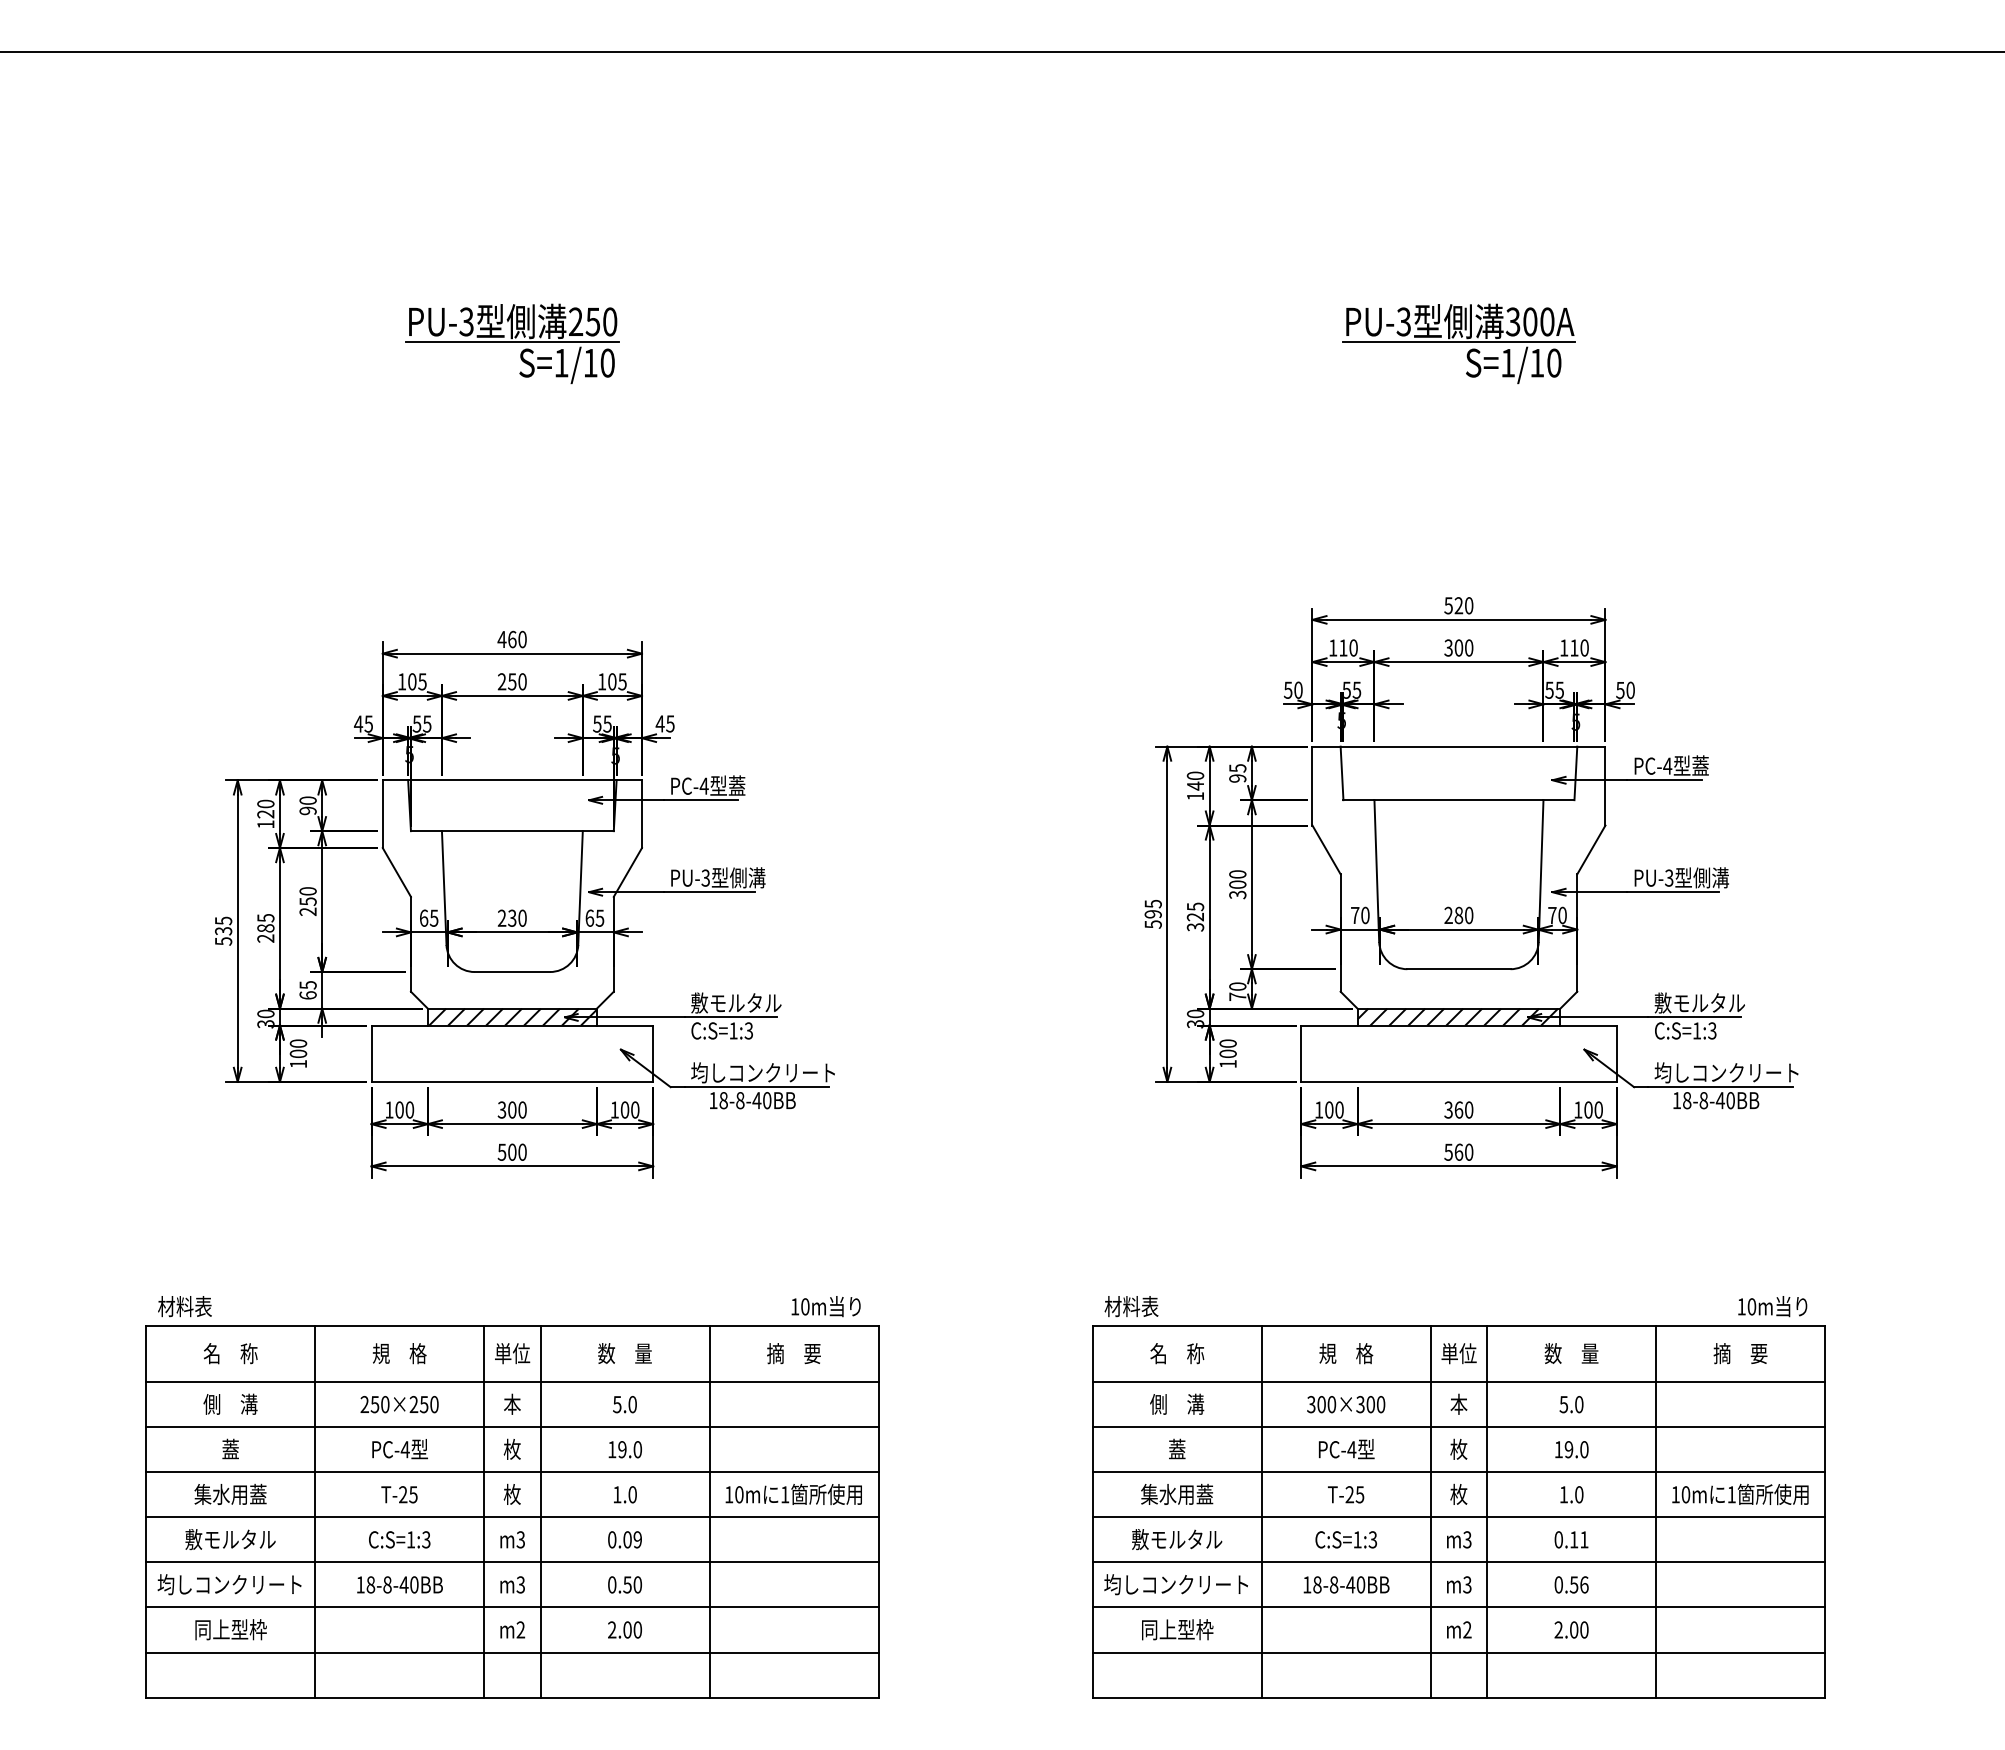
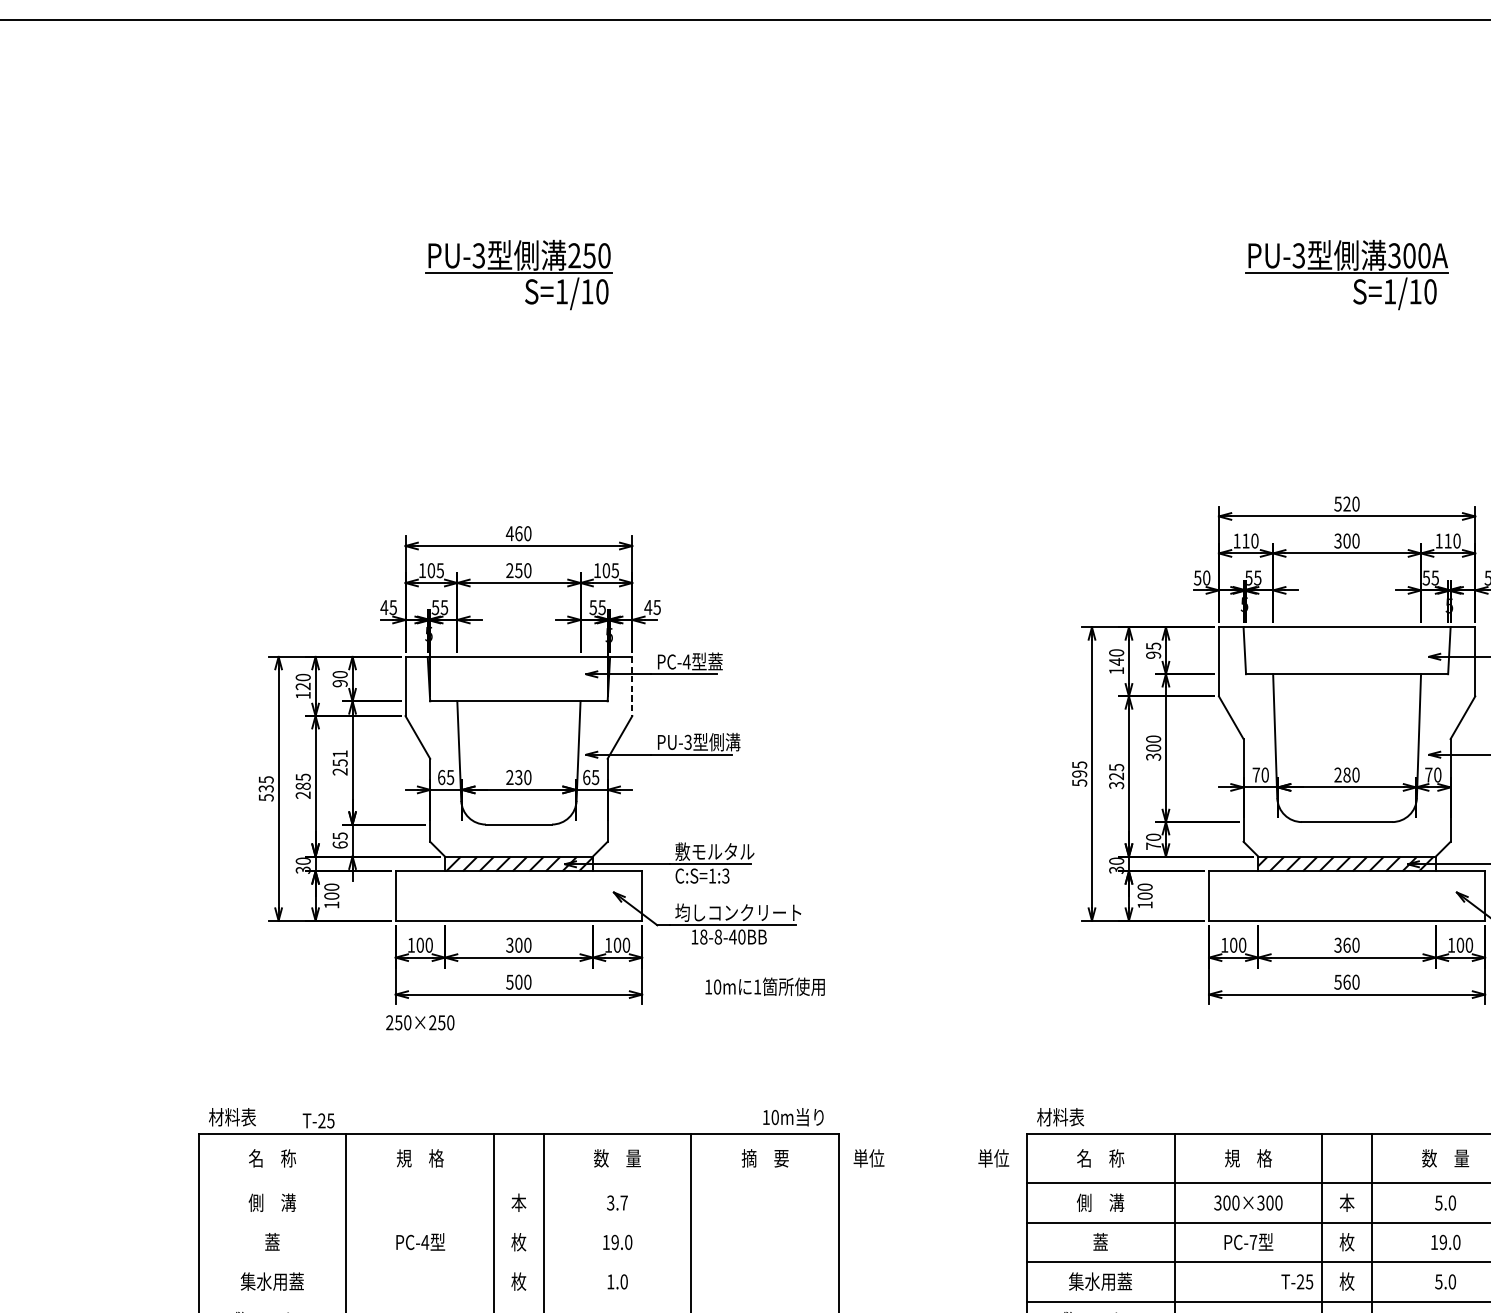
line: (641, 814) -> (631, 686), solid -> dashed
text: (307, 891) -> (339, 754), 250 -> 251
text: (512, 1353) -> (868, 1158), moved
text: (1458, 1353) -> (993, 1158), moved
line: (512, 1382) -> (519, 1183), removed
text: (399, 1404) -> (420, 1022), moved
text: (624, 1404) -> (617, 1202), 5.0 -> 3.7
line: (512, 1427) -> (519, 1223), removed
text: (1351, 1449) -> (1253, 1242), PC-4 -> PC-7
line: (512, 1472) -> (519, 1262), removed
text: (399, 1494) -> (318, 1120), moved
text: (793, 1494) -> (764, 986), moved
text: (1346, 1494) -> (1297, 1281), moved
text: (1563, 1494) -> (1438, 1281), 1.0 -> 5.0
line: (512, 1517) -> (519, 1301), removed

